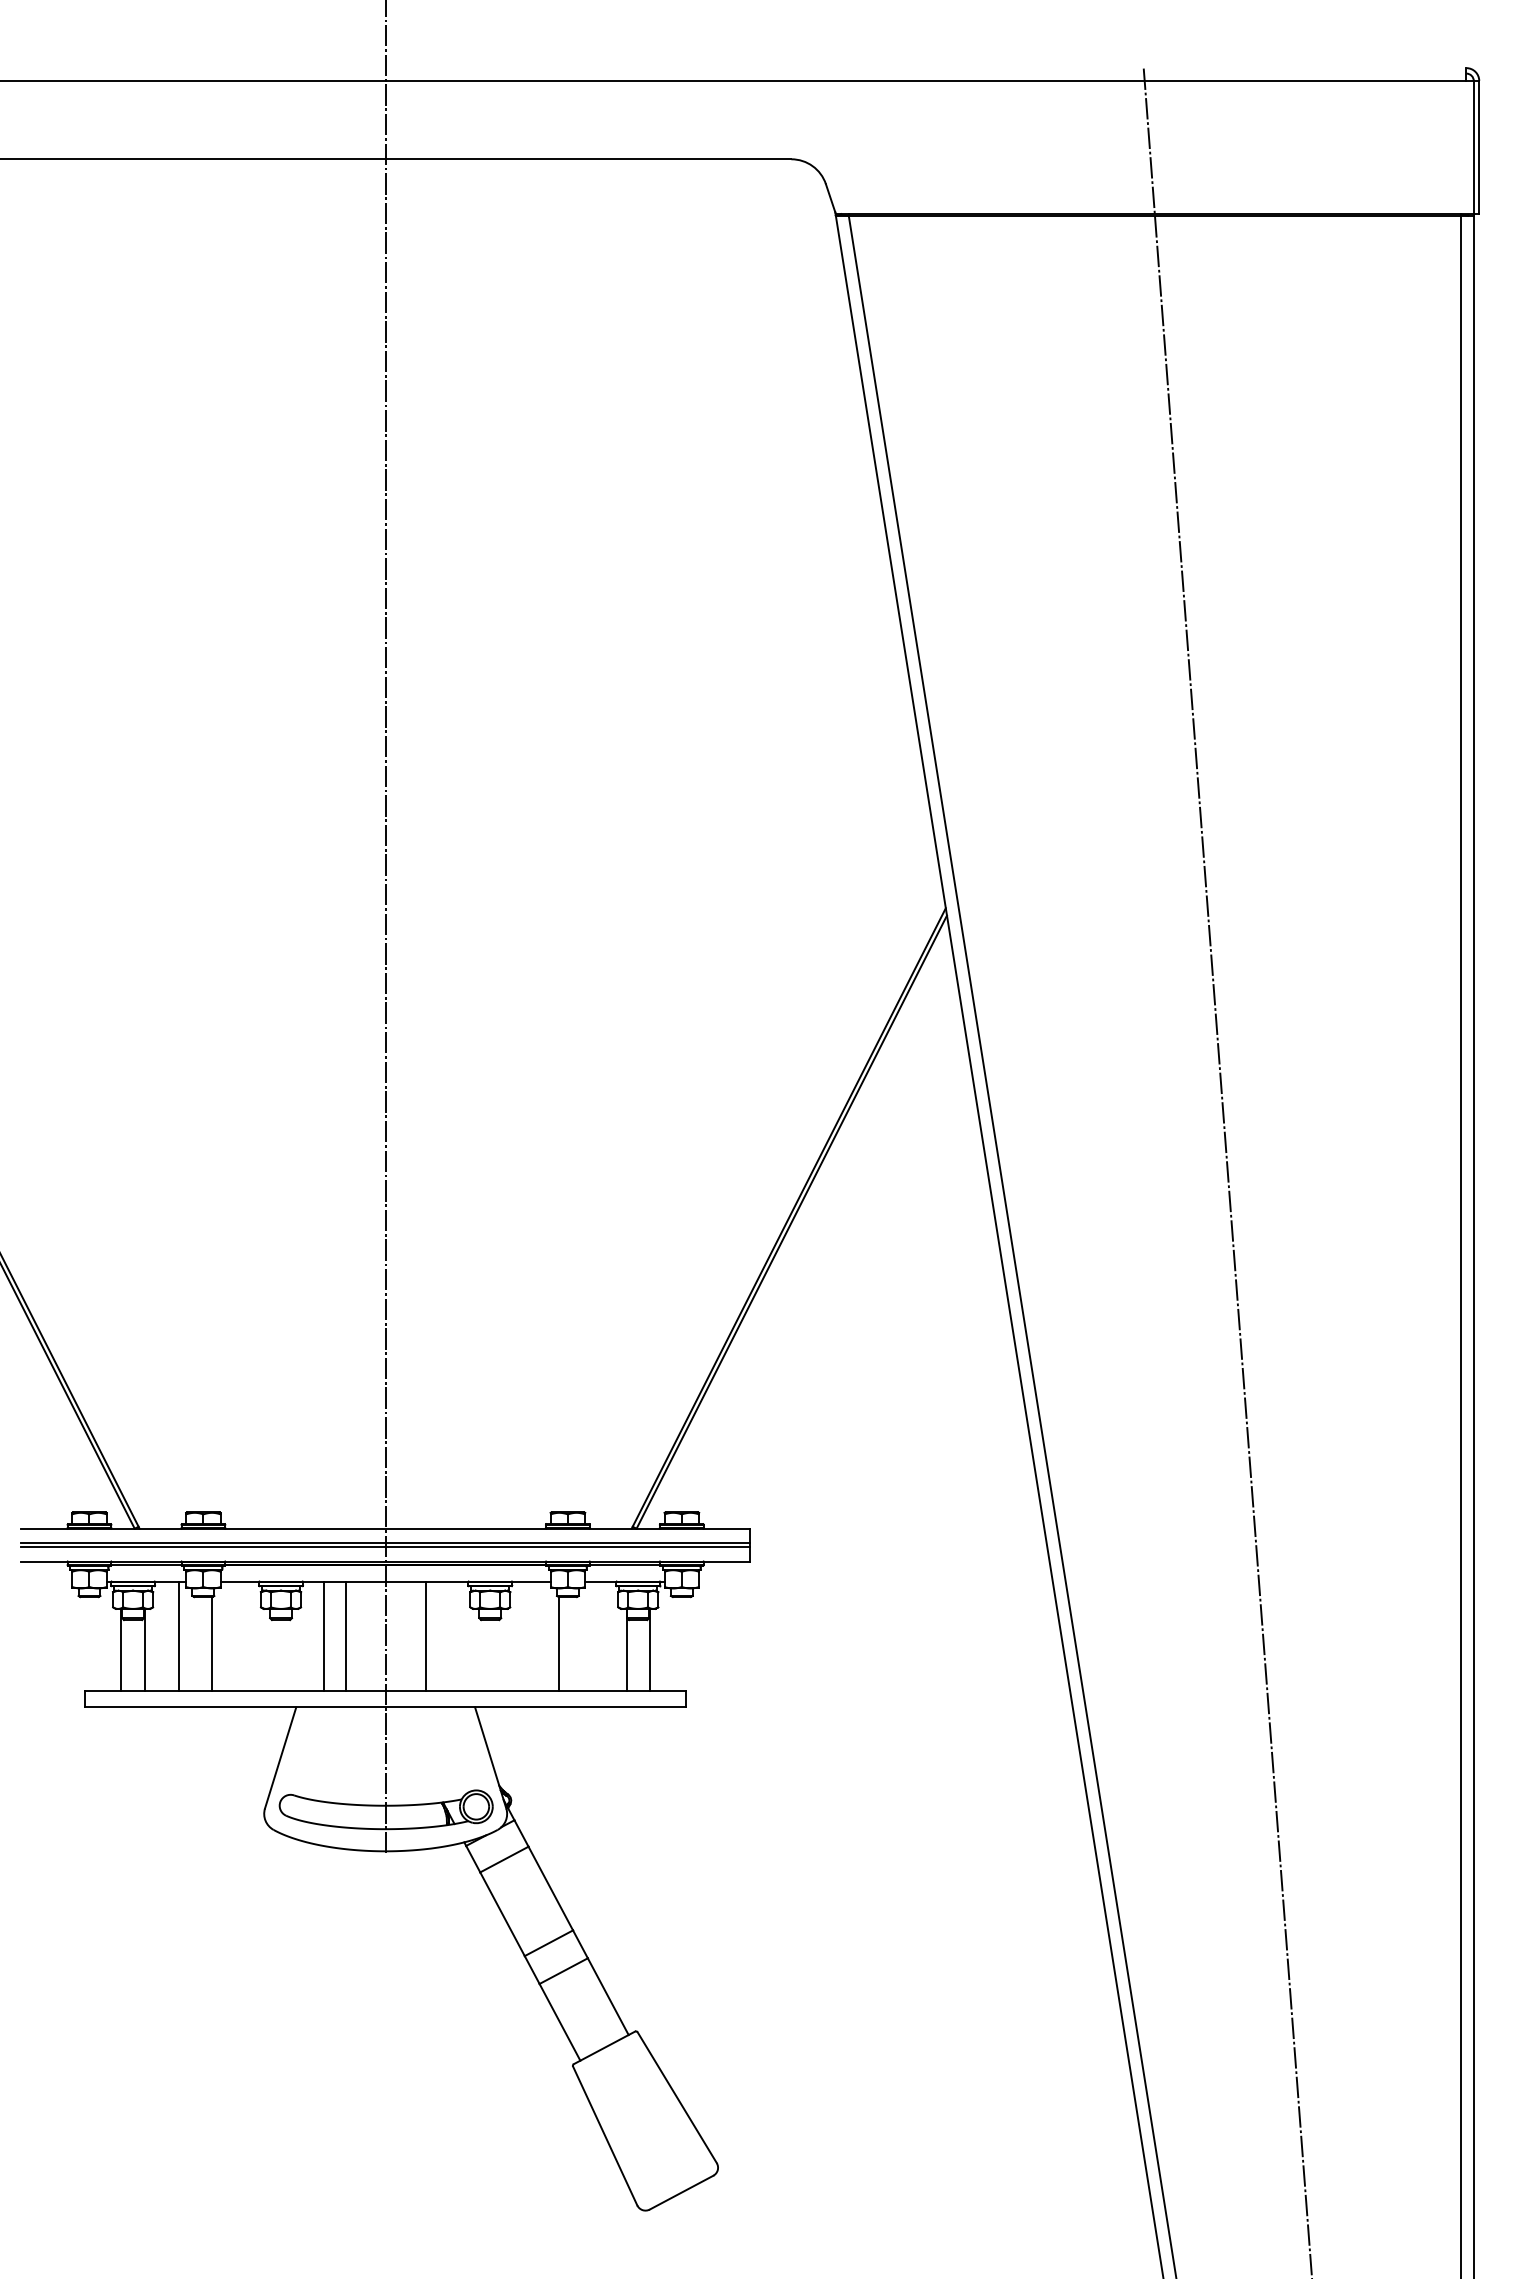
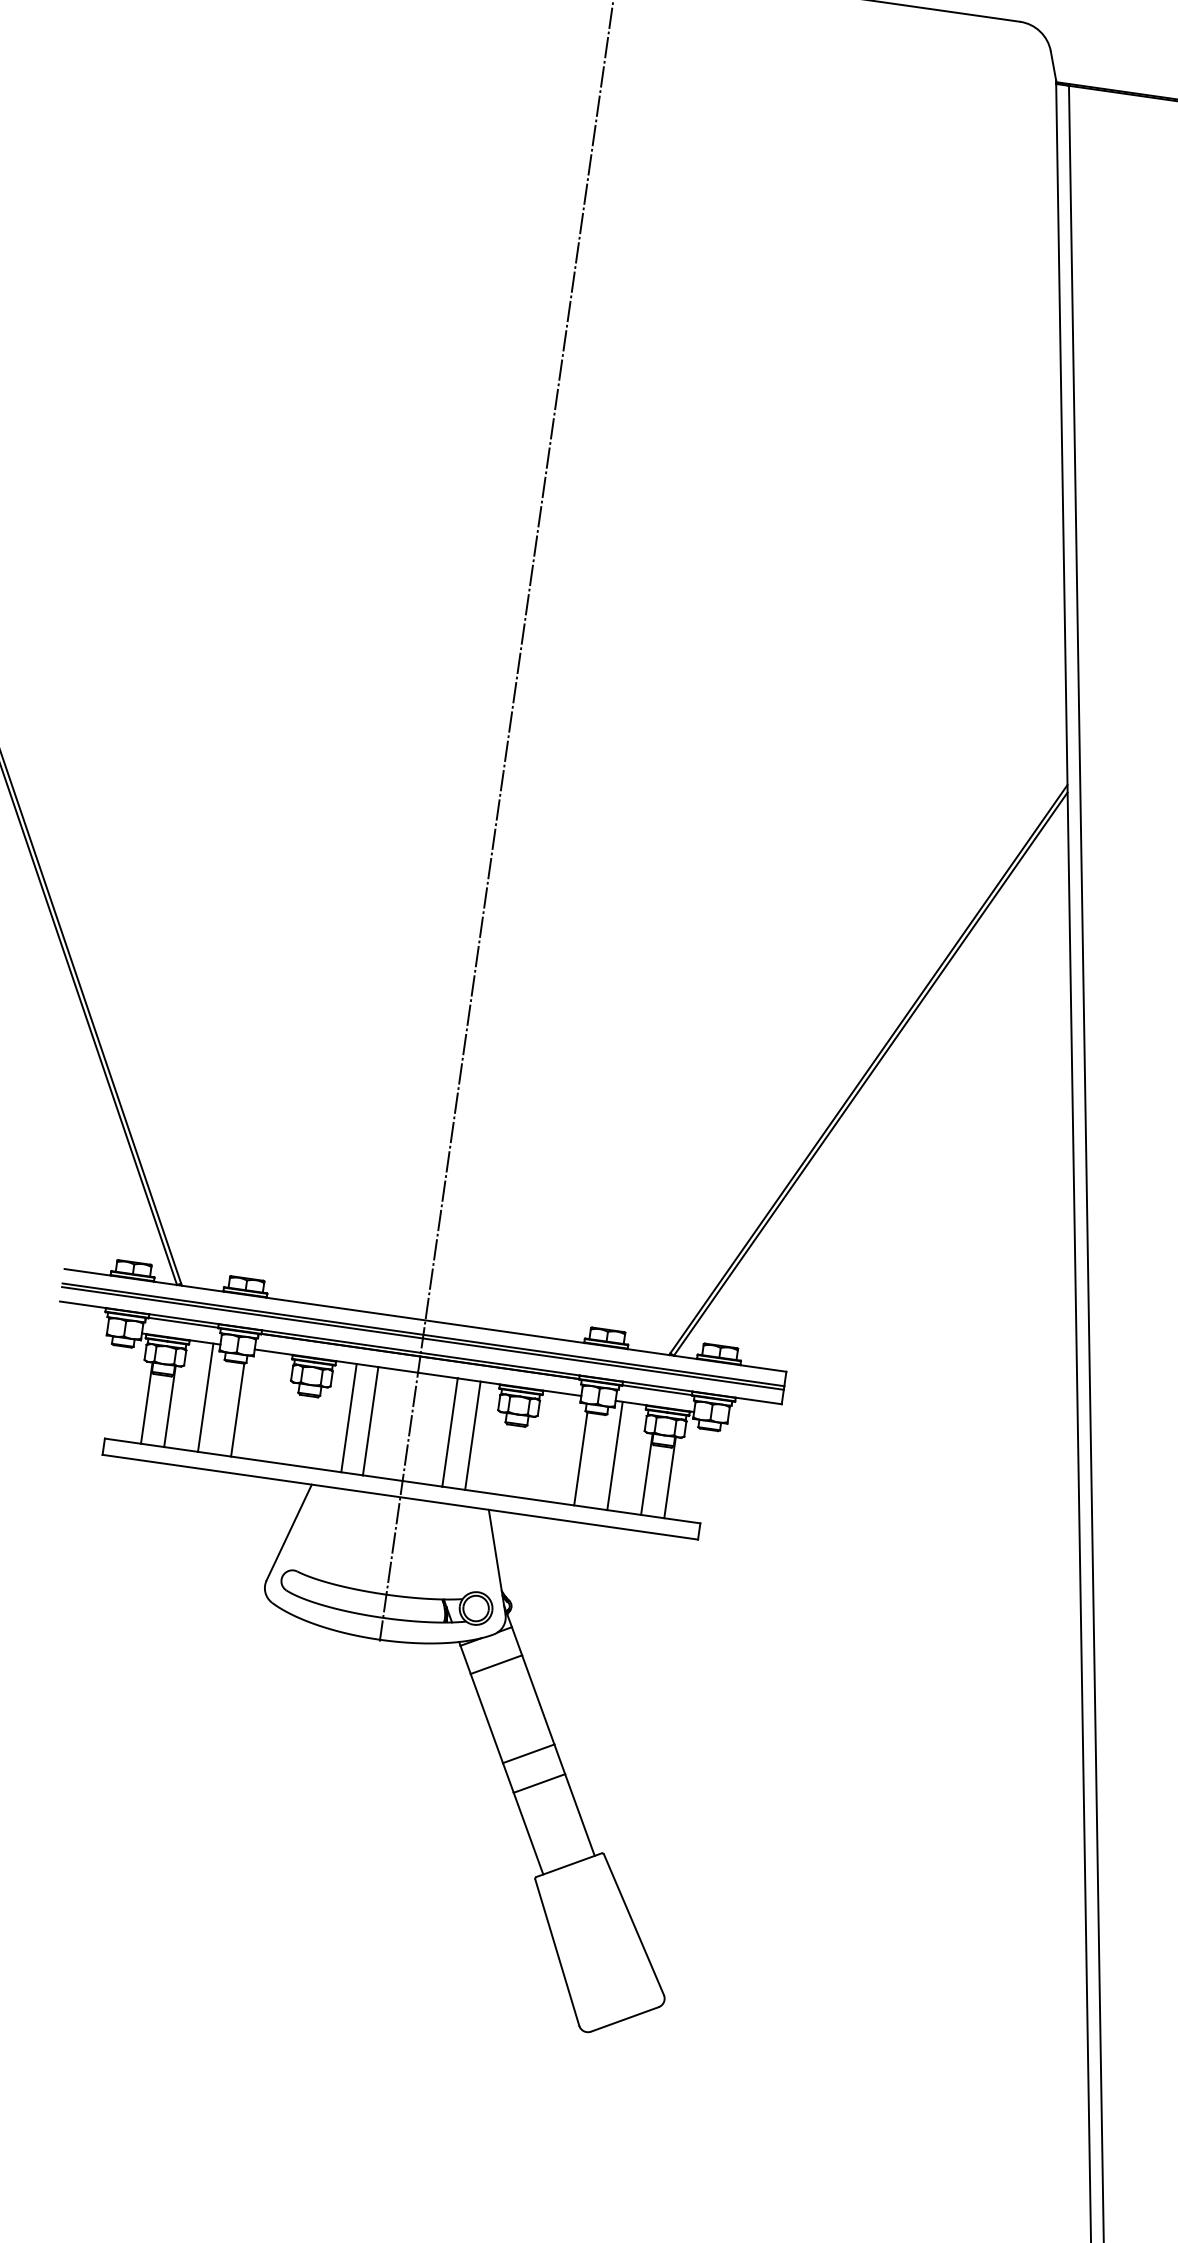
line: (448, 1635) -> (472, 1434), added
line: (592, 1635) -> (615, 1455), added

